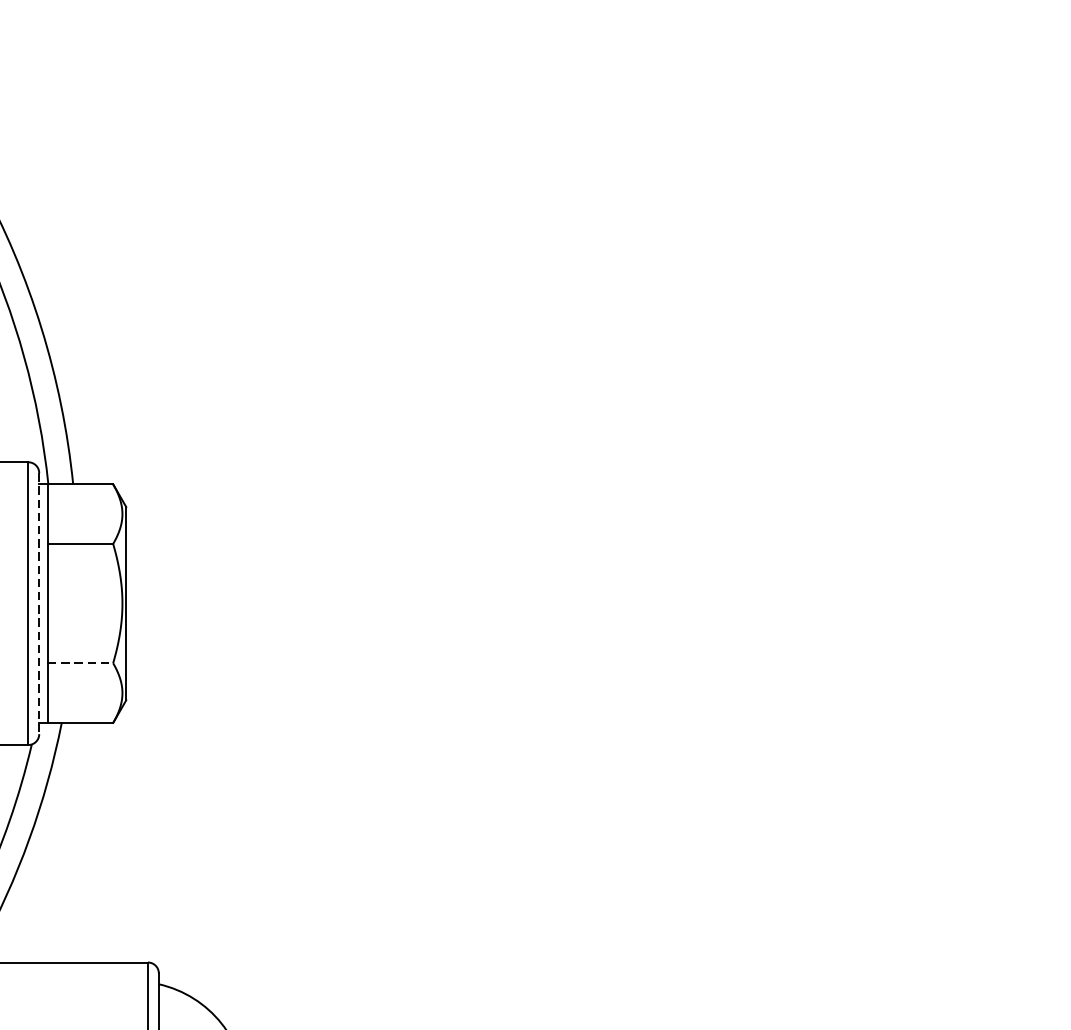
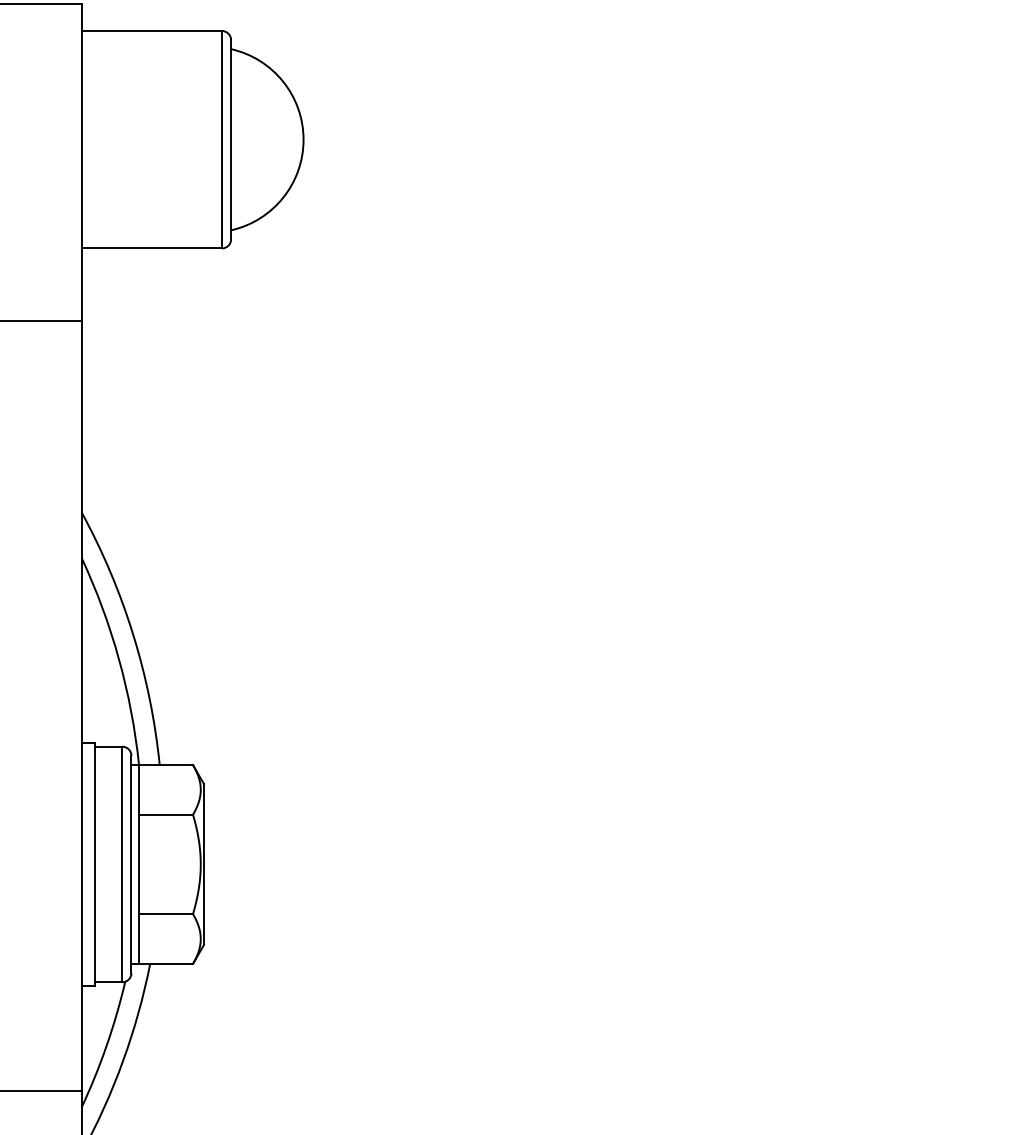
line: (39, 603) -> (131, 864), dashed -> solid
line: (81, 663) -> (166, 914), dashed -> solid

